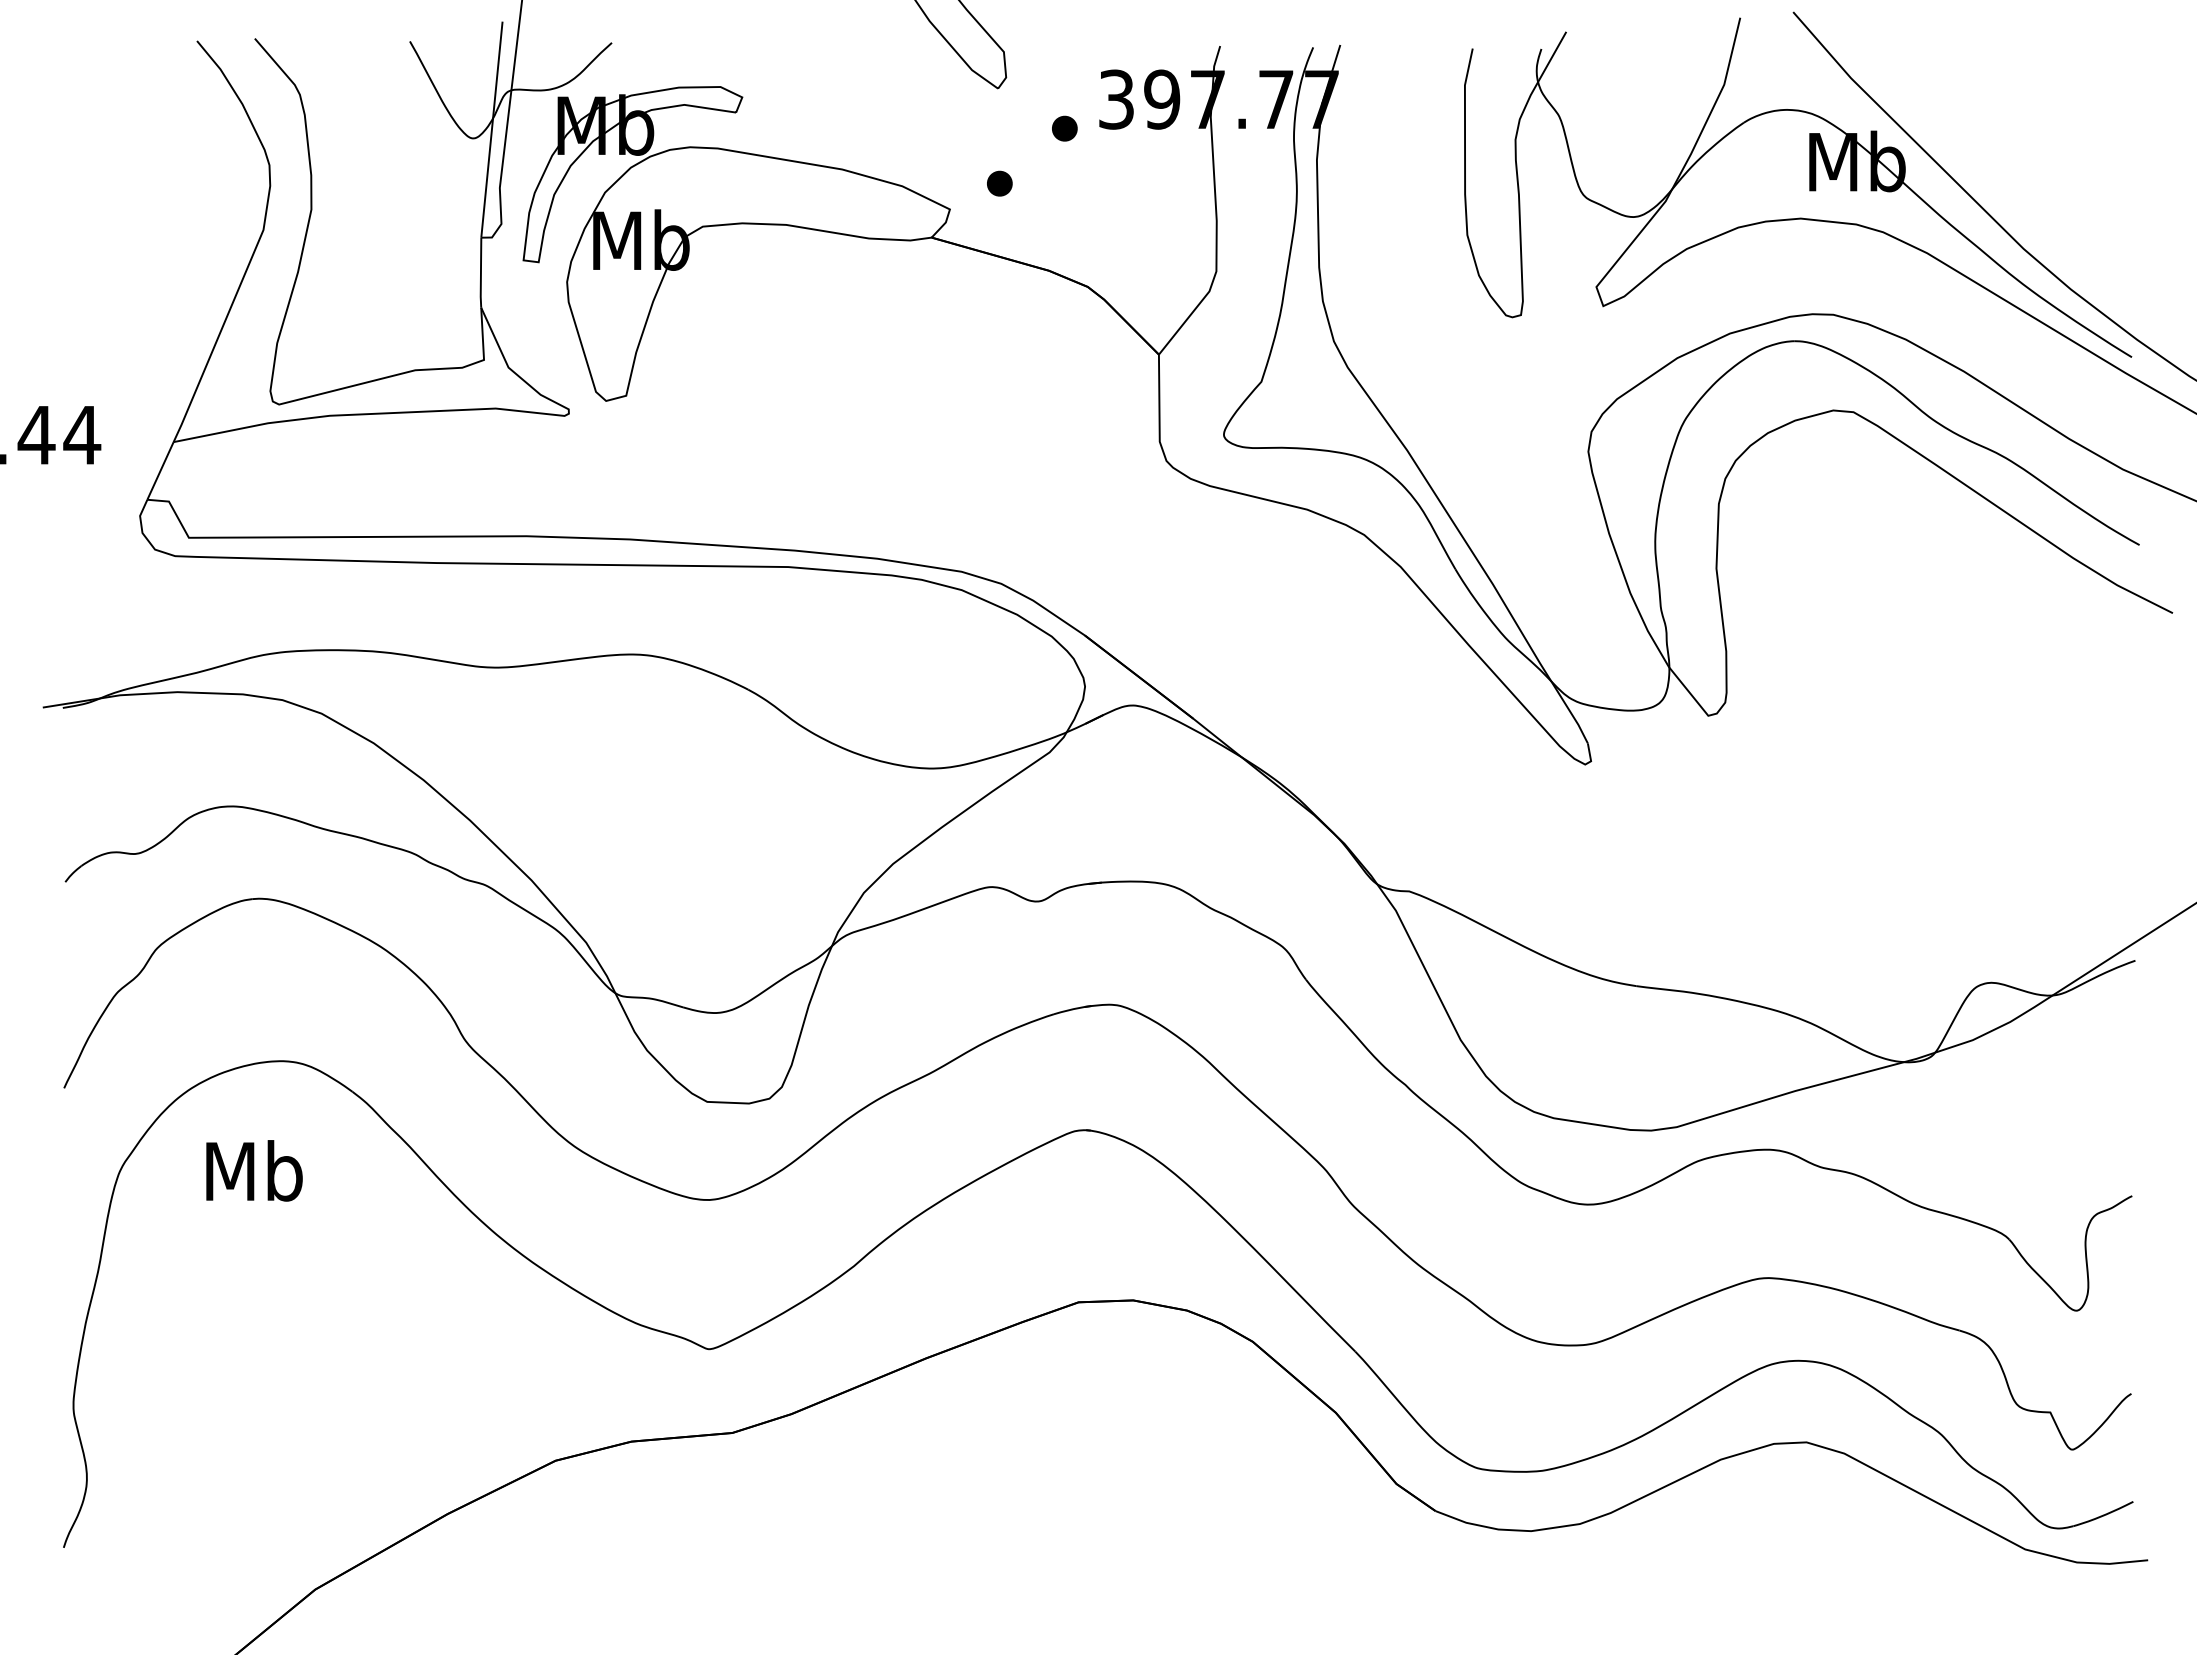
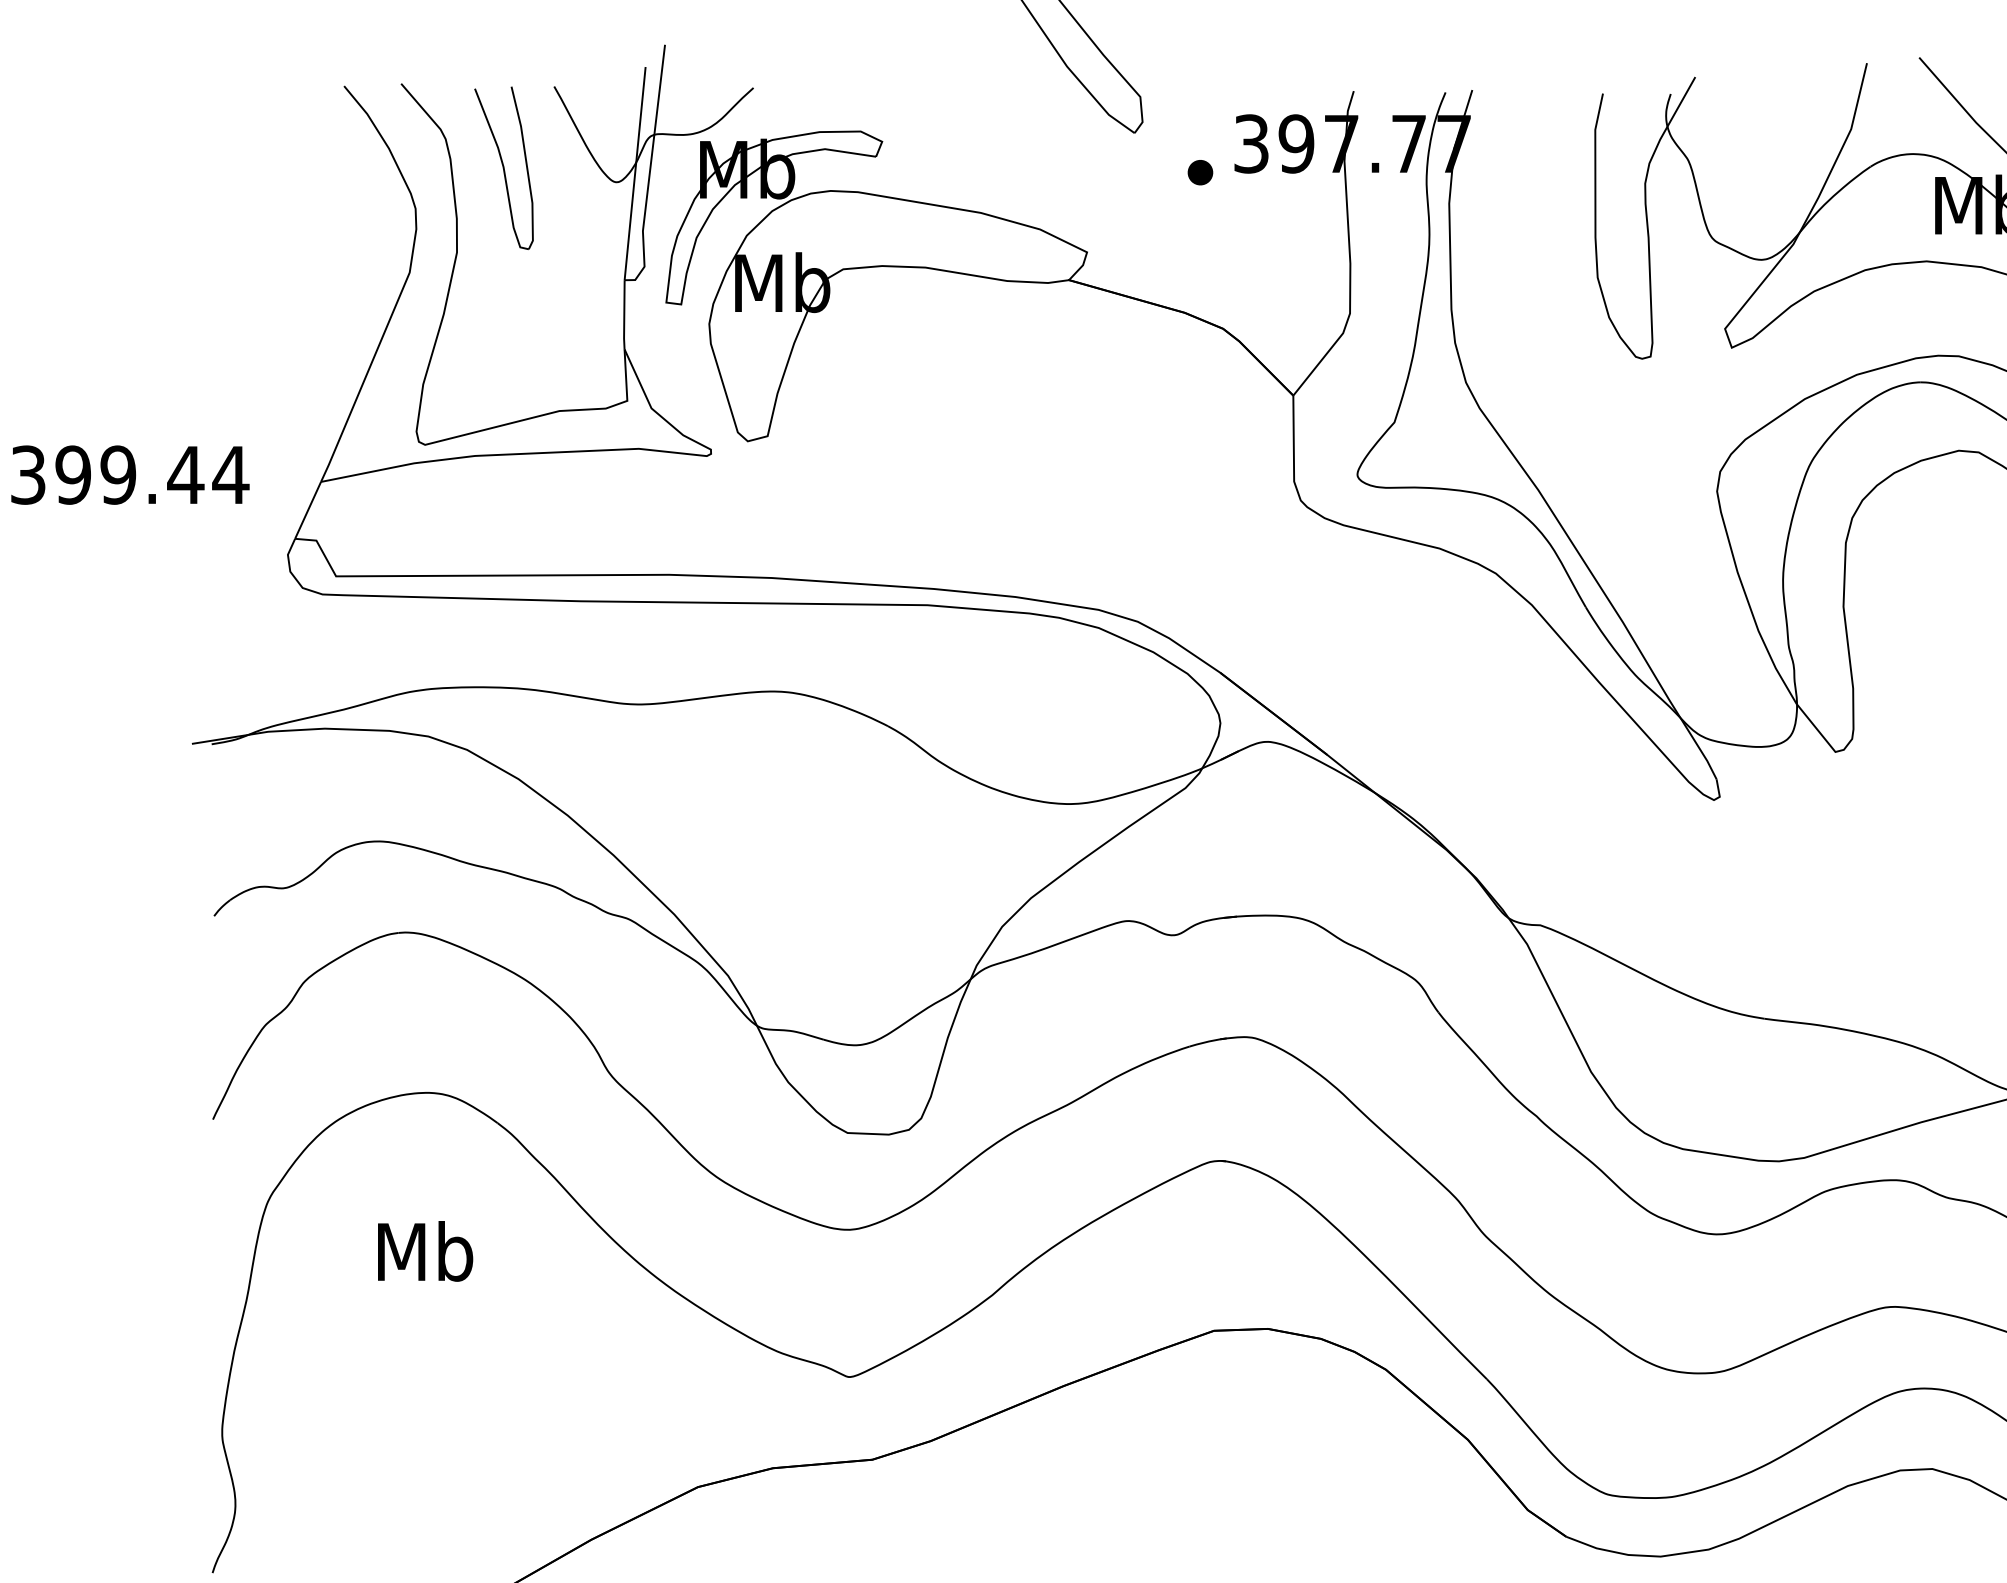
part: (359, 124) -> (504, 168), added
part: (999, 183) -> (1135, 226), removed
text: (254, 1170) -> (425, 1251), moved

